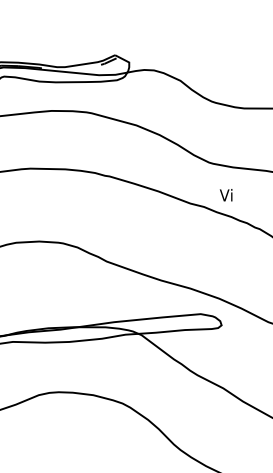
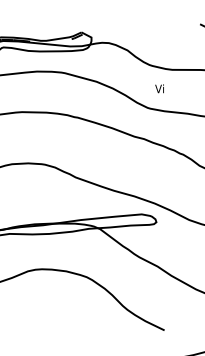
text: (225, 194) -> (159, 88), moved

